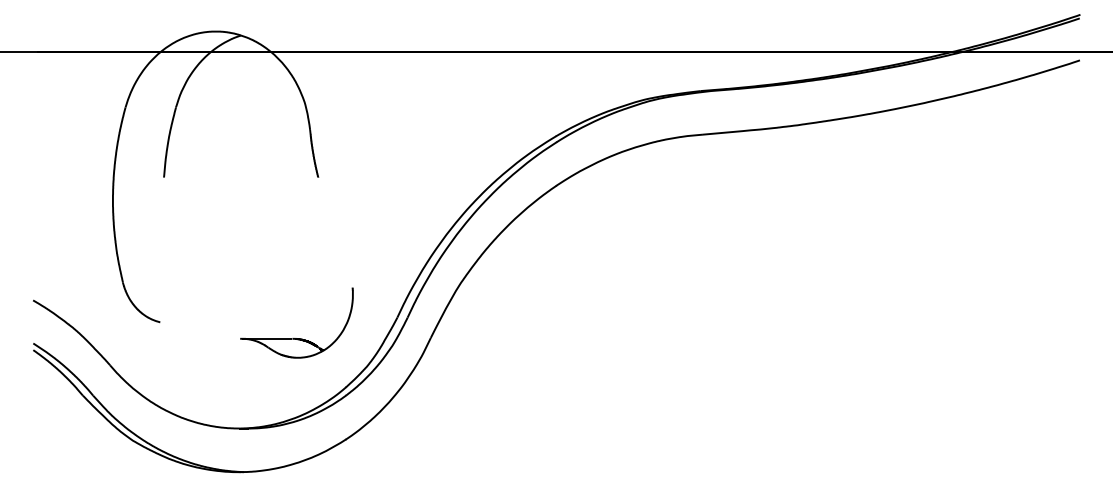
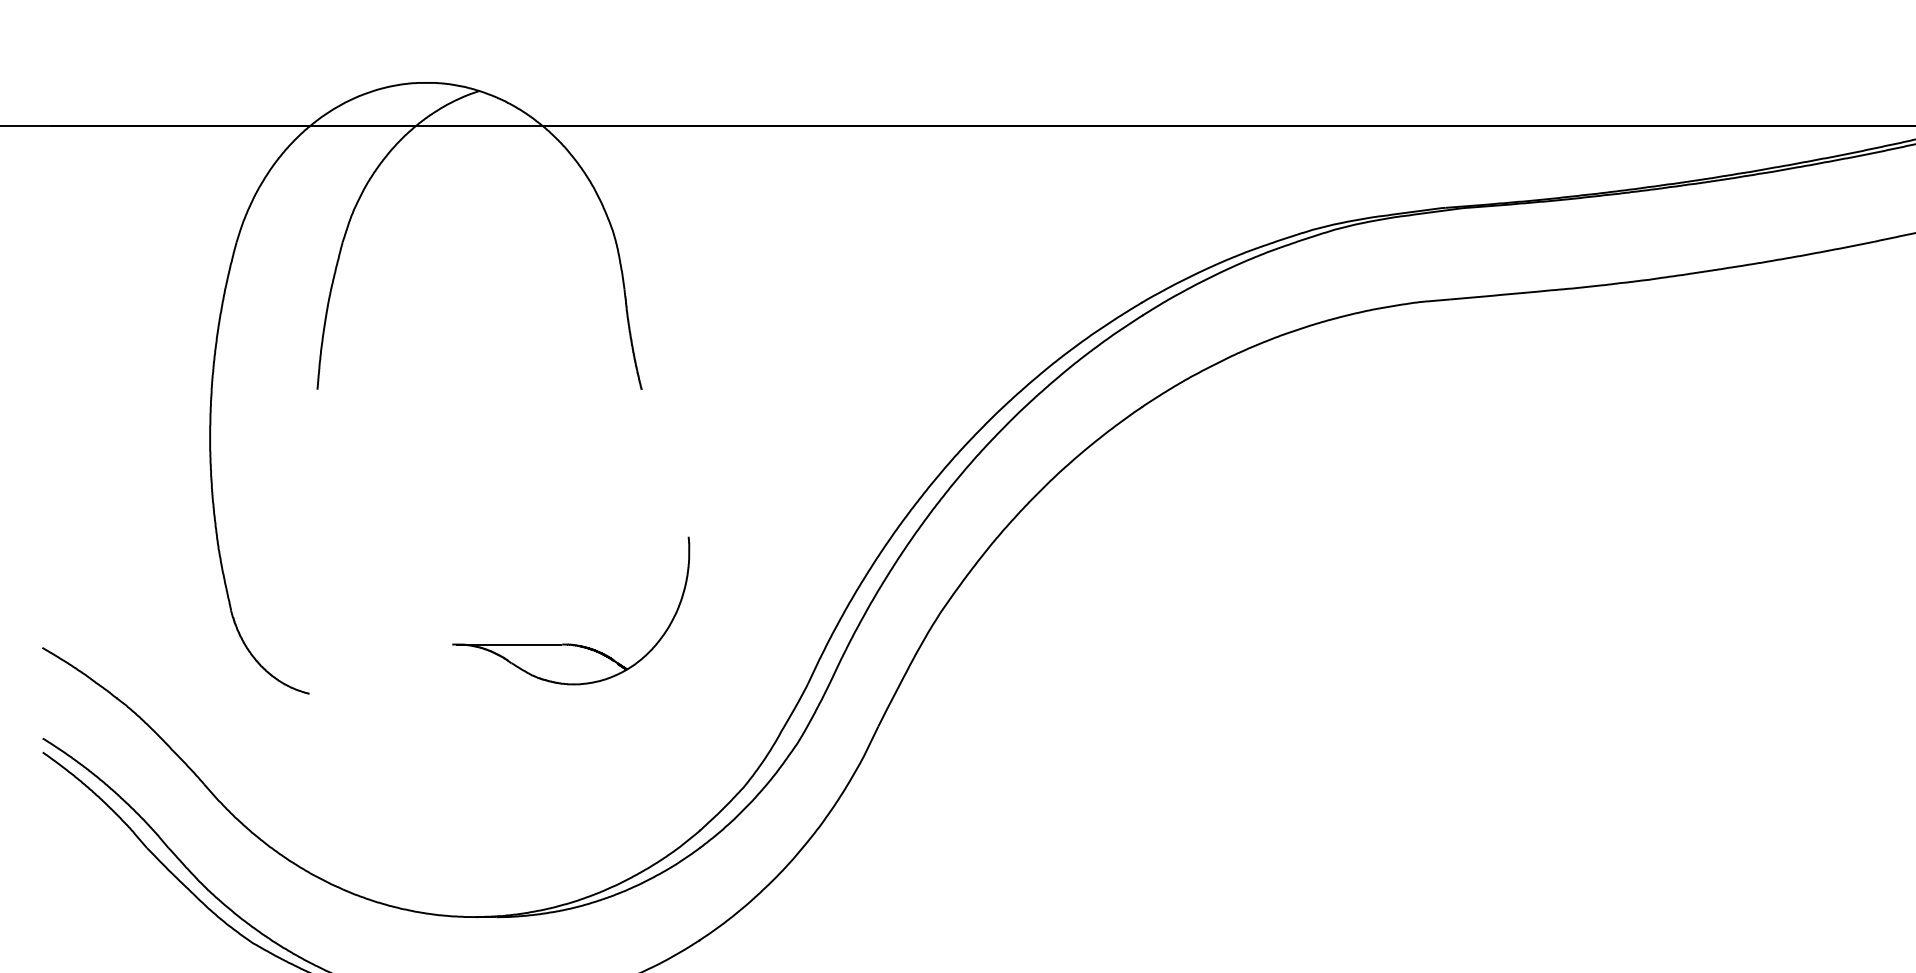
part: (293, 337) -> (564, 641), moved

